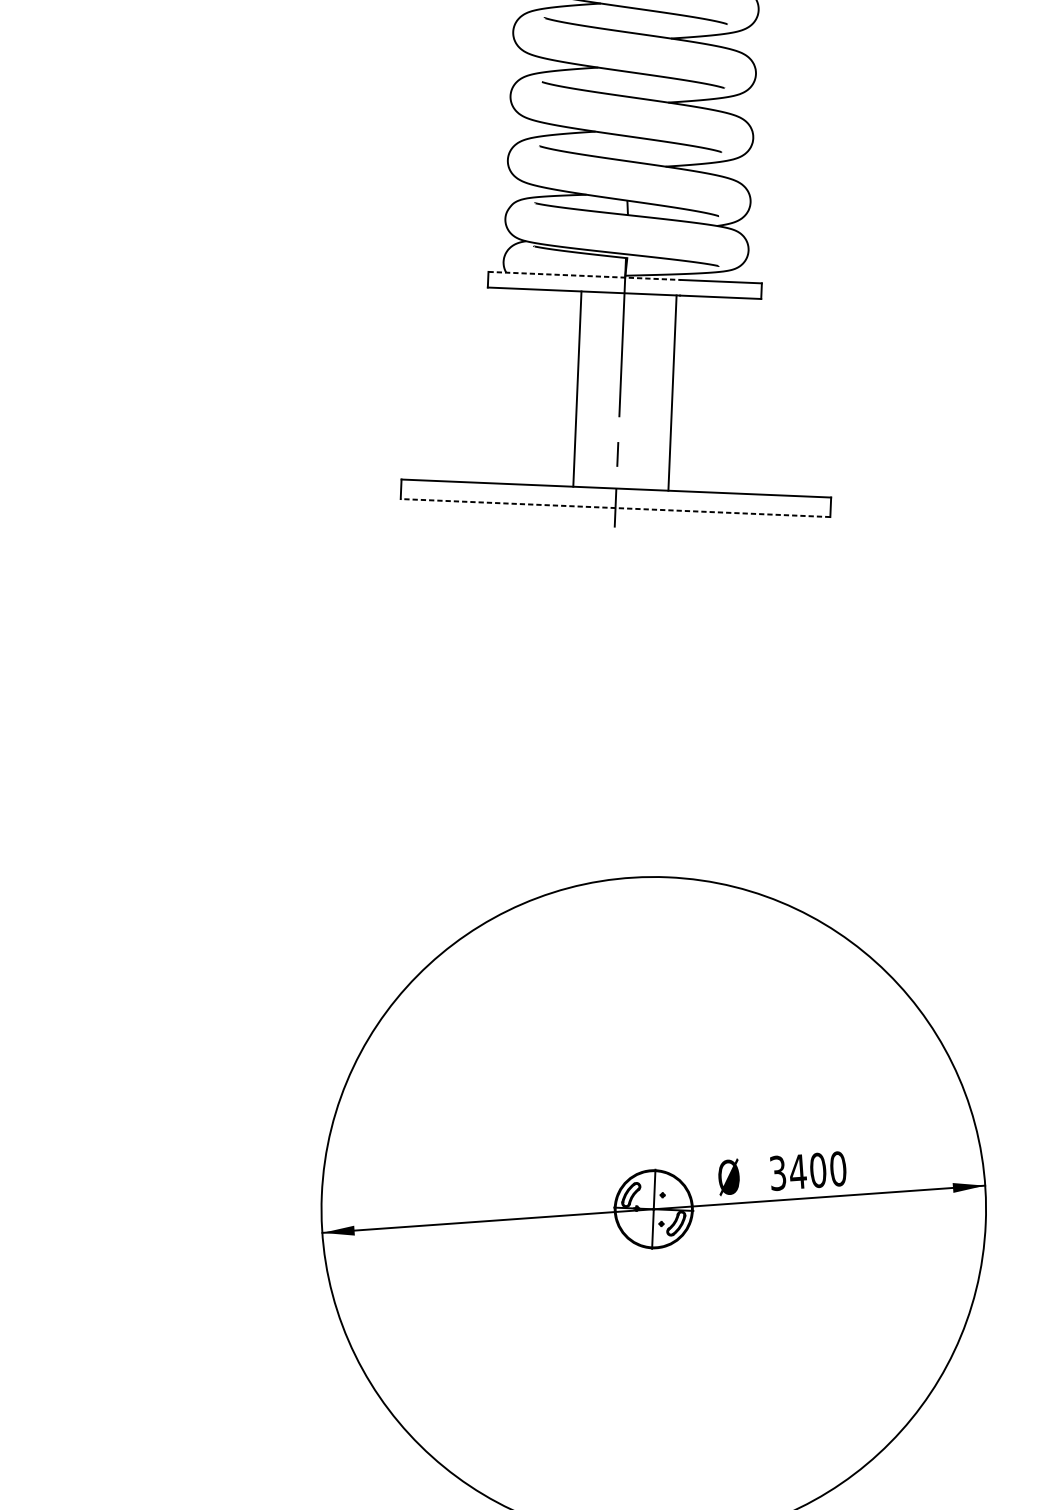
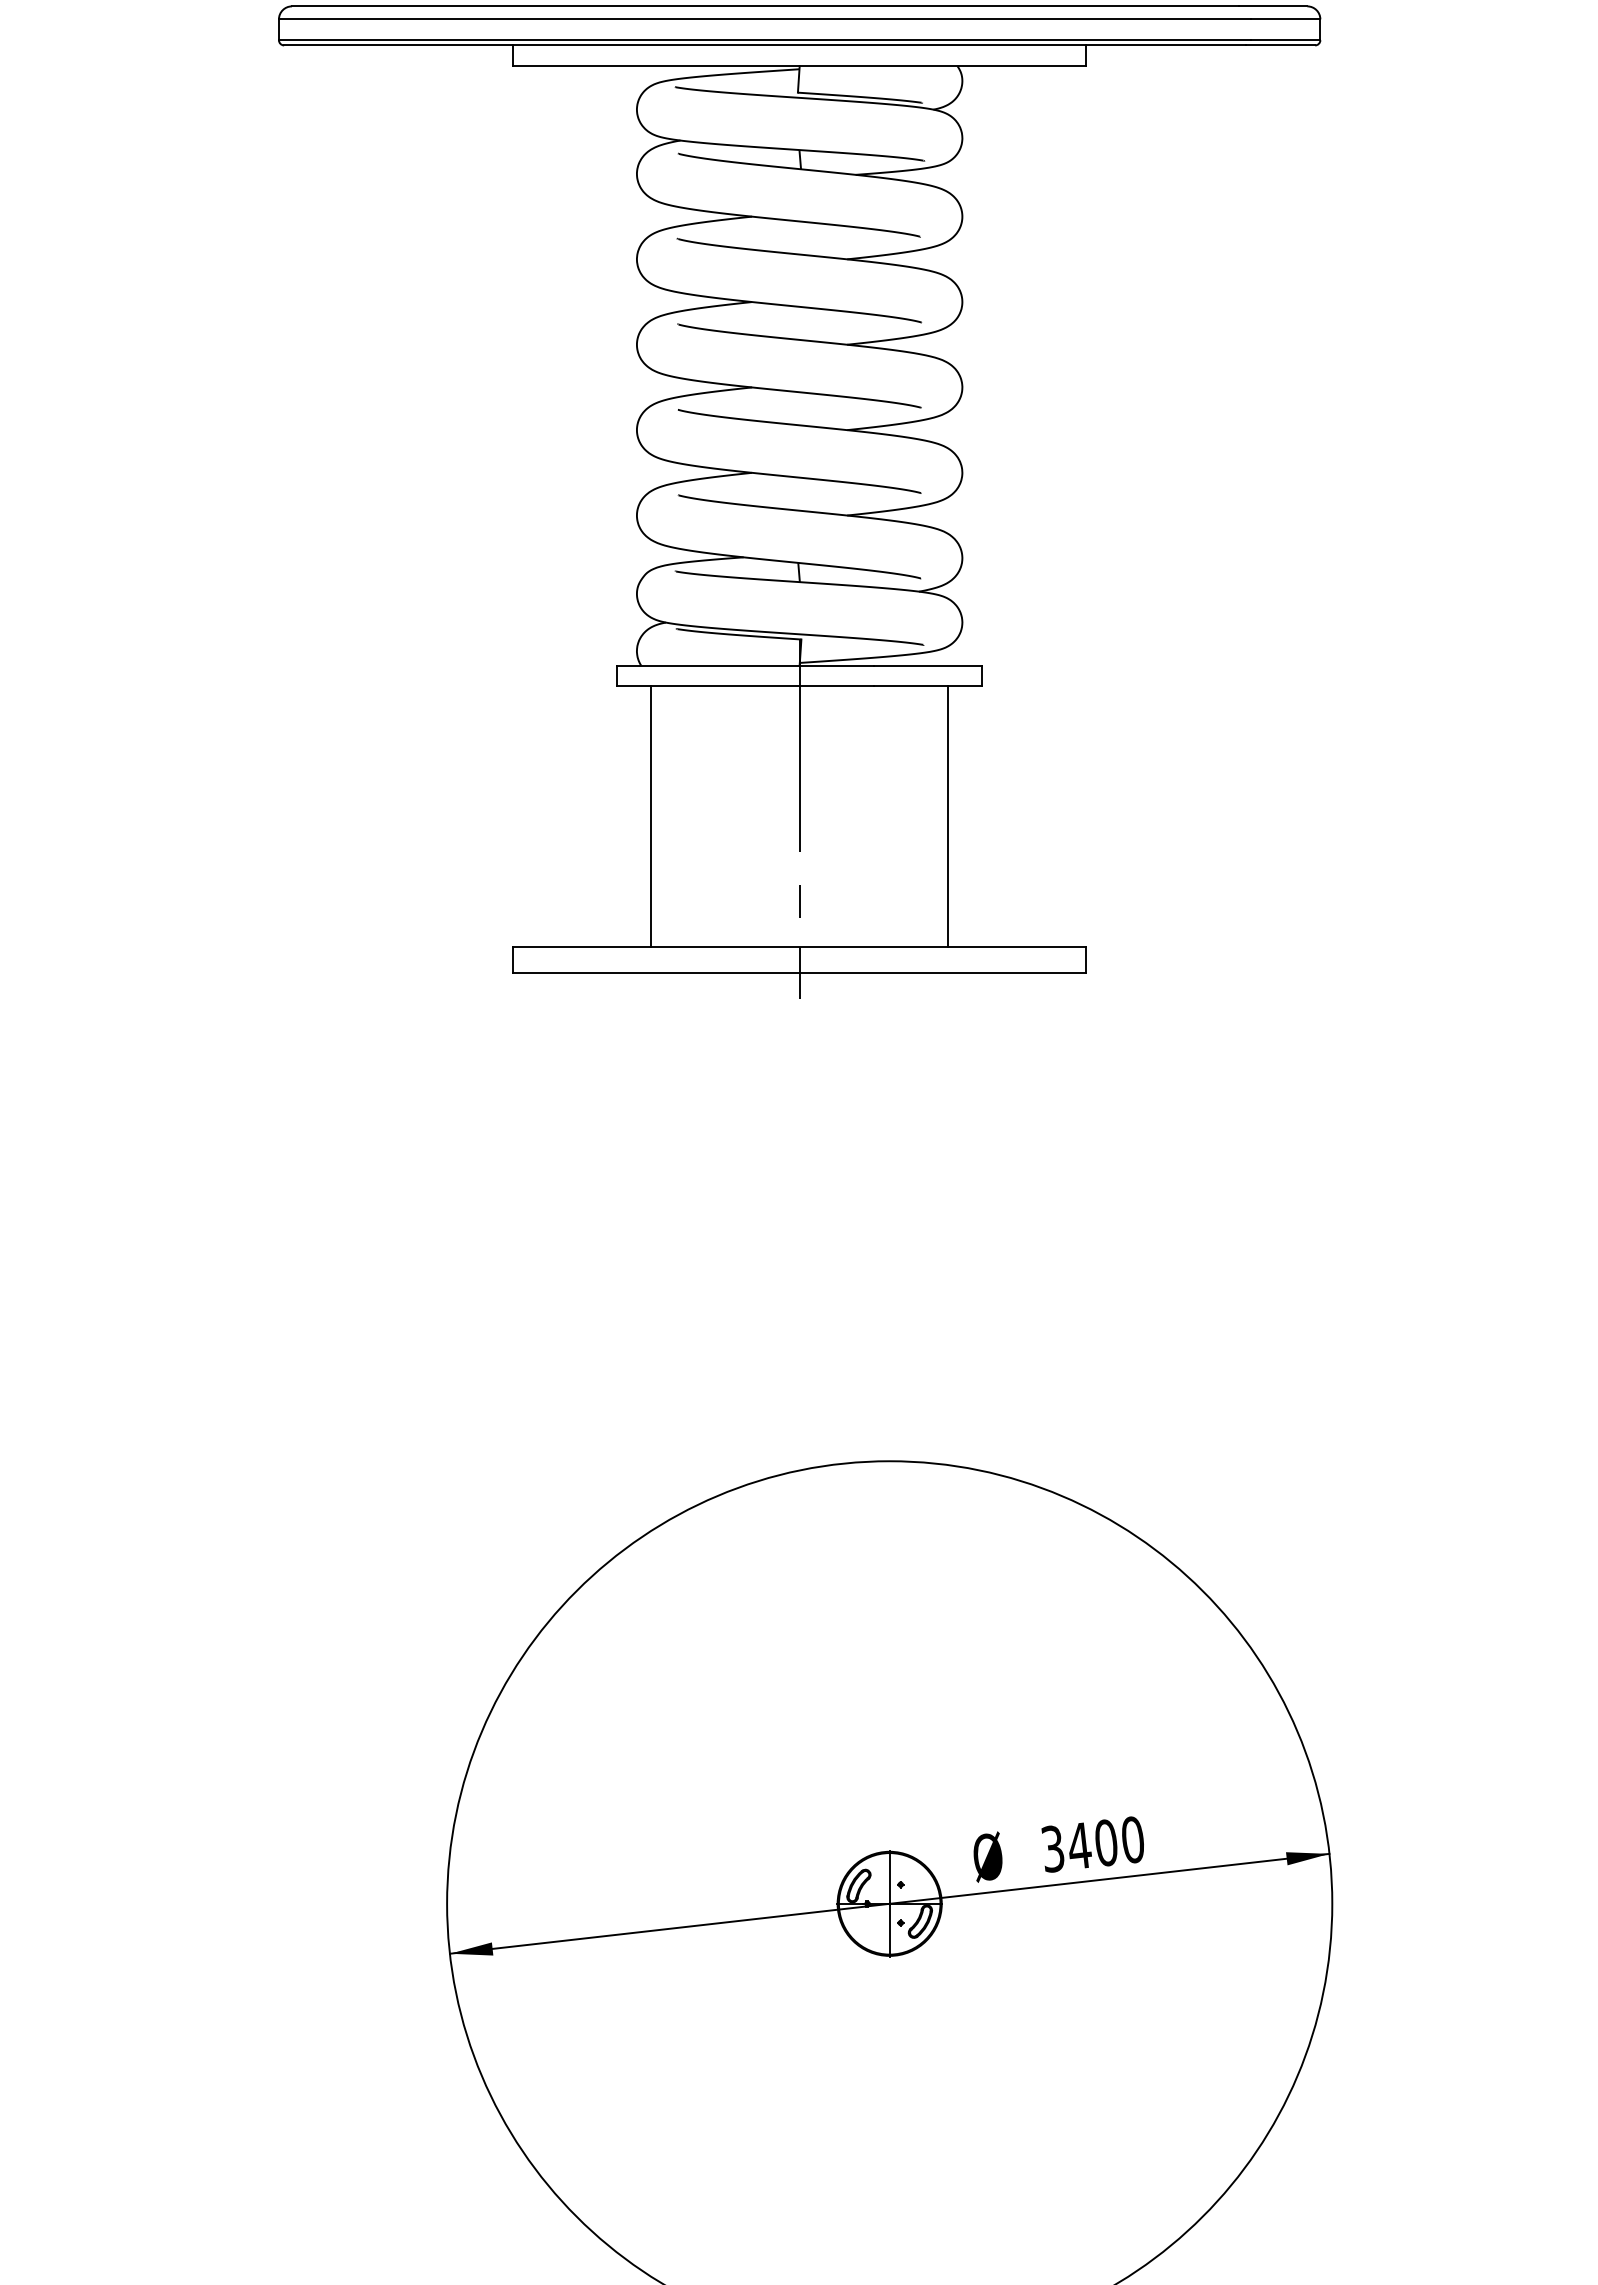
line: (585, 275) -> (746, 665), dashed -> solid
line: (577, 389) -> (651, 816), moved
line: (672, 393) -> (948, 816), moved
line: (615, 507) -> (799, 972), dashed -> solid

